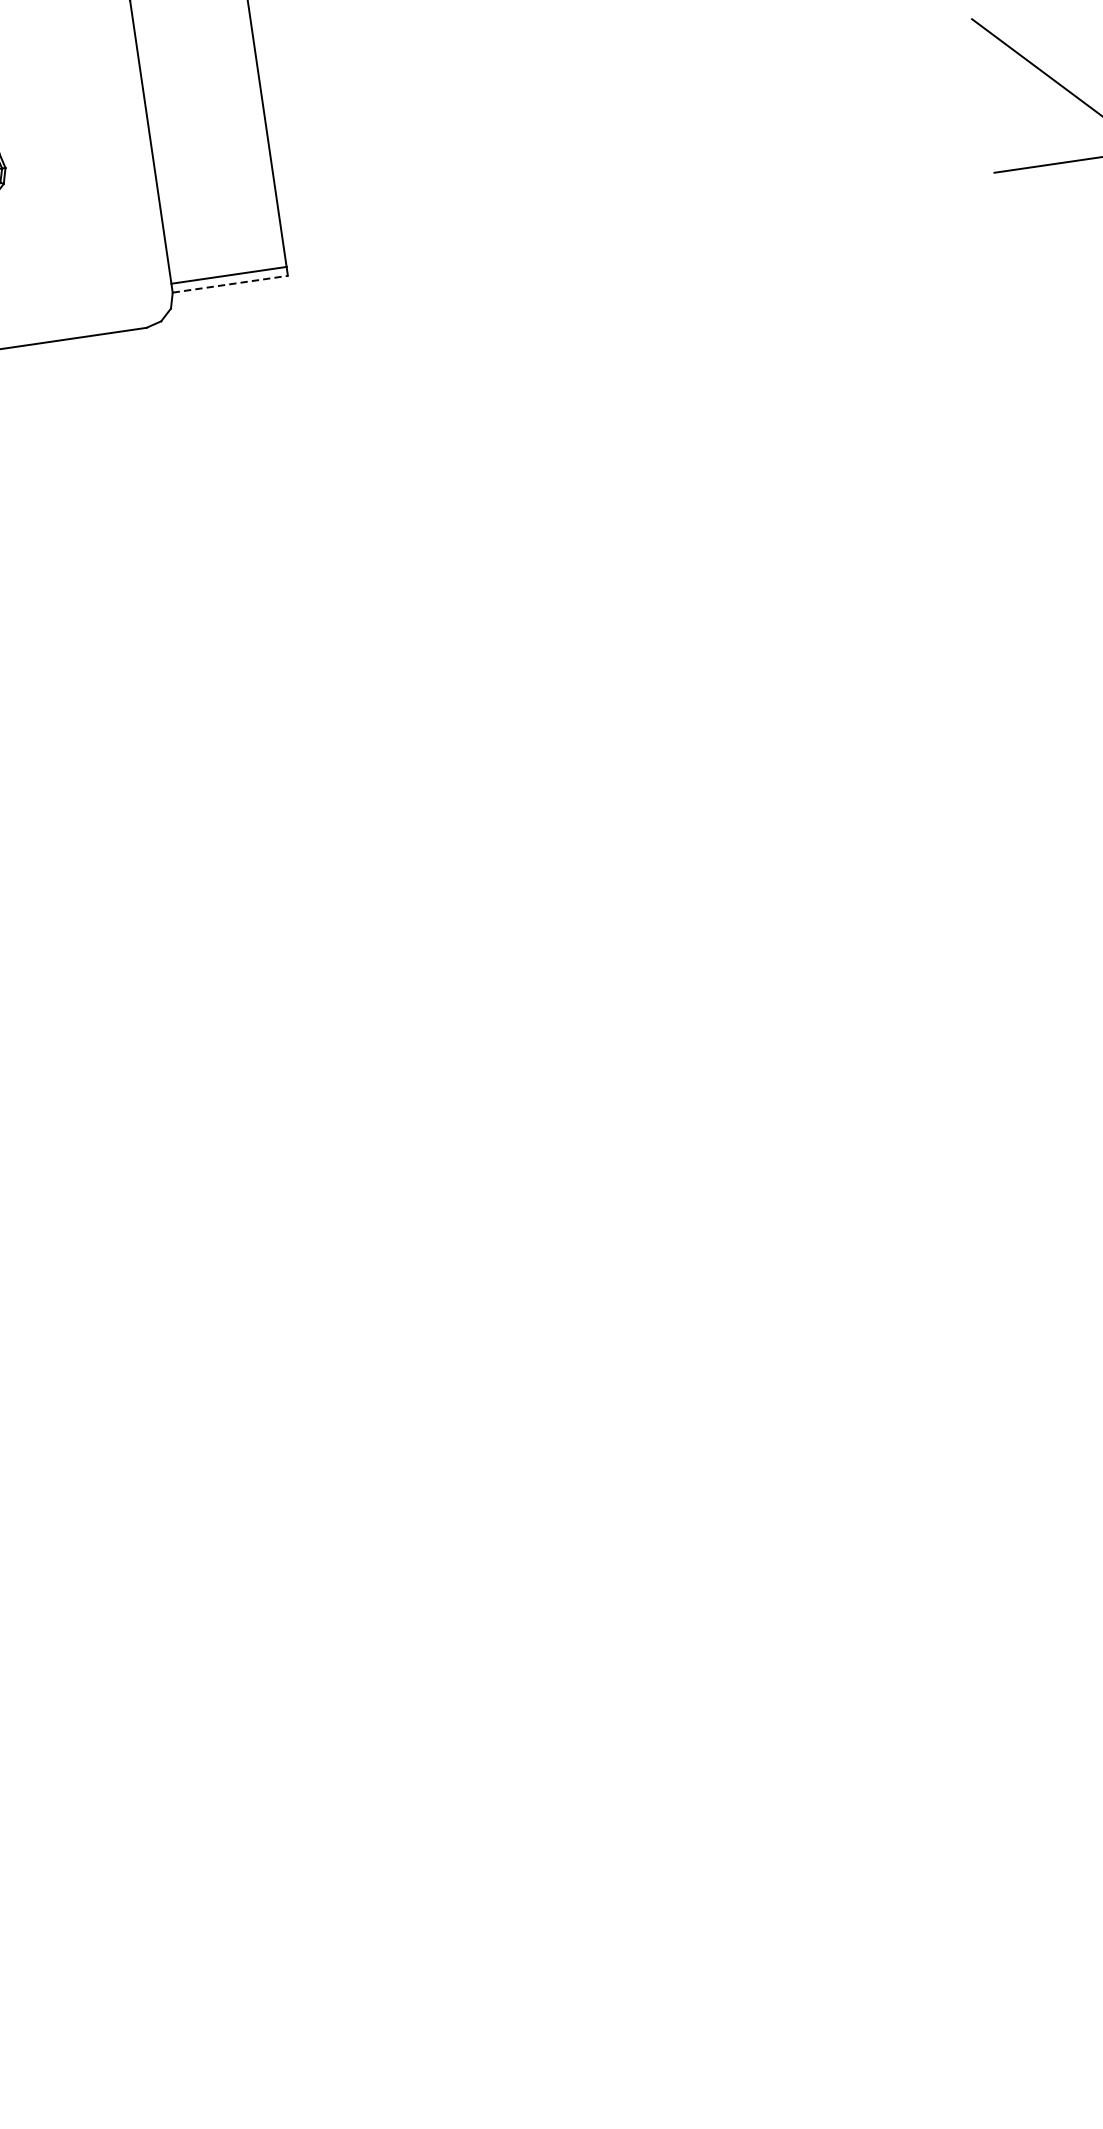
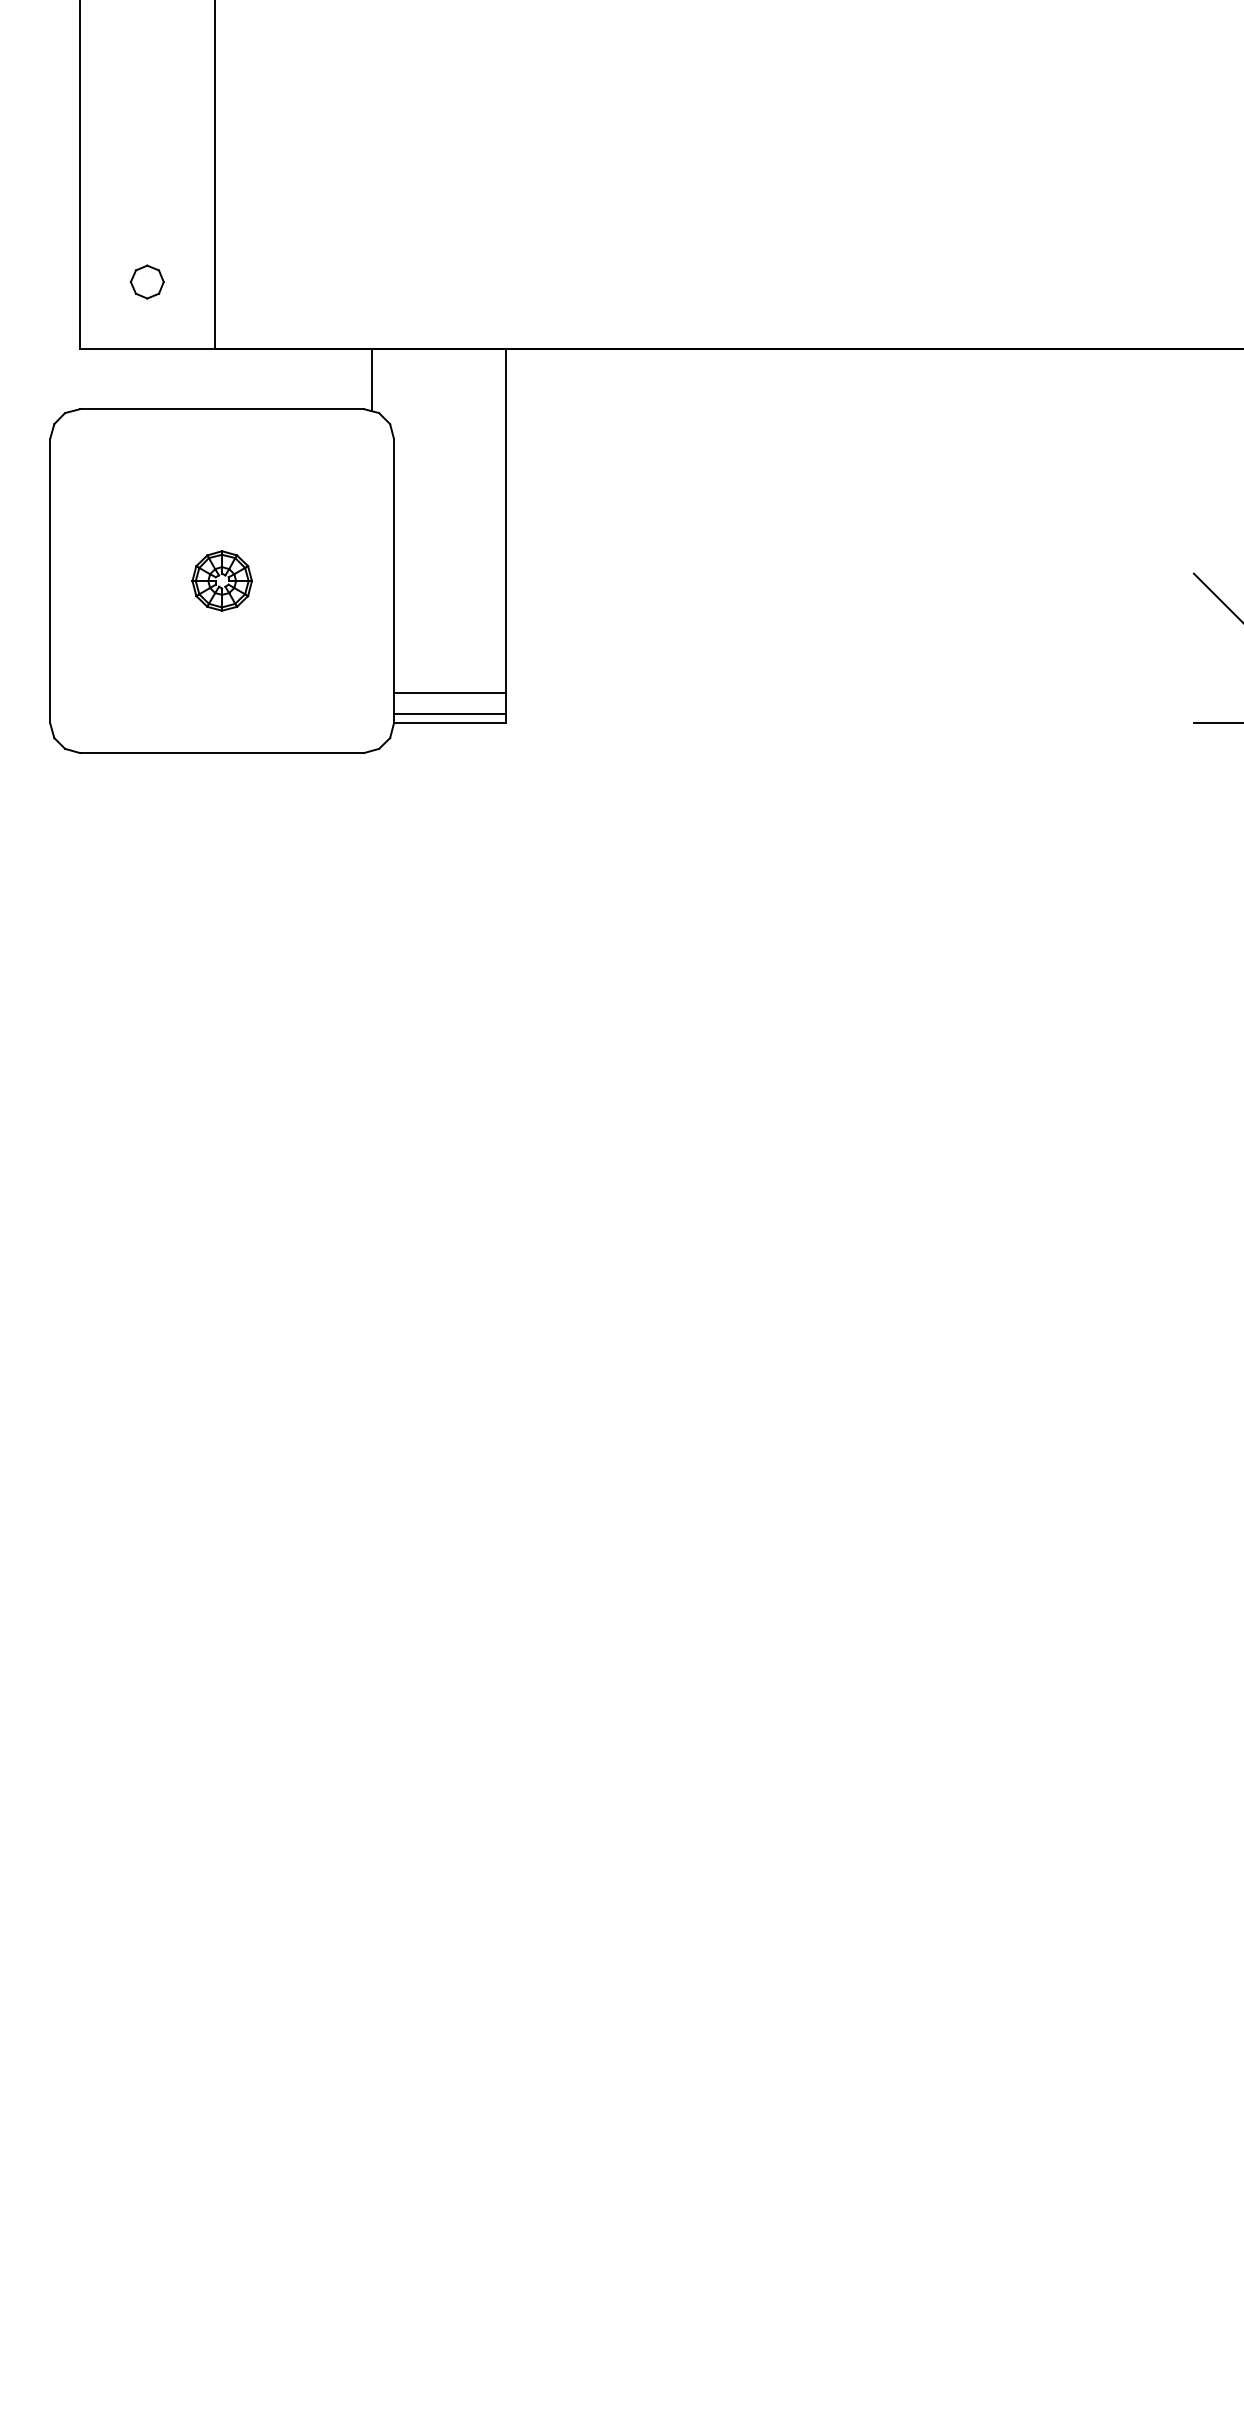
line: (226, 253) -> (450, 693), added
line: (230, 284) -> (450, 723), dashed -> solid

